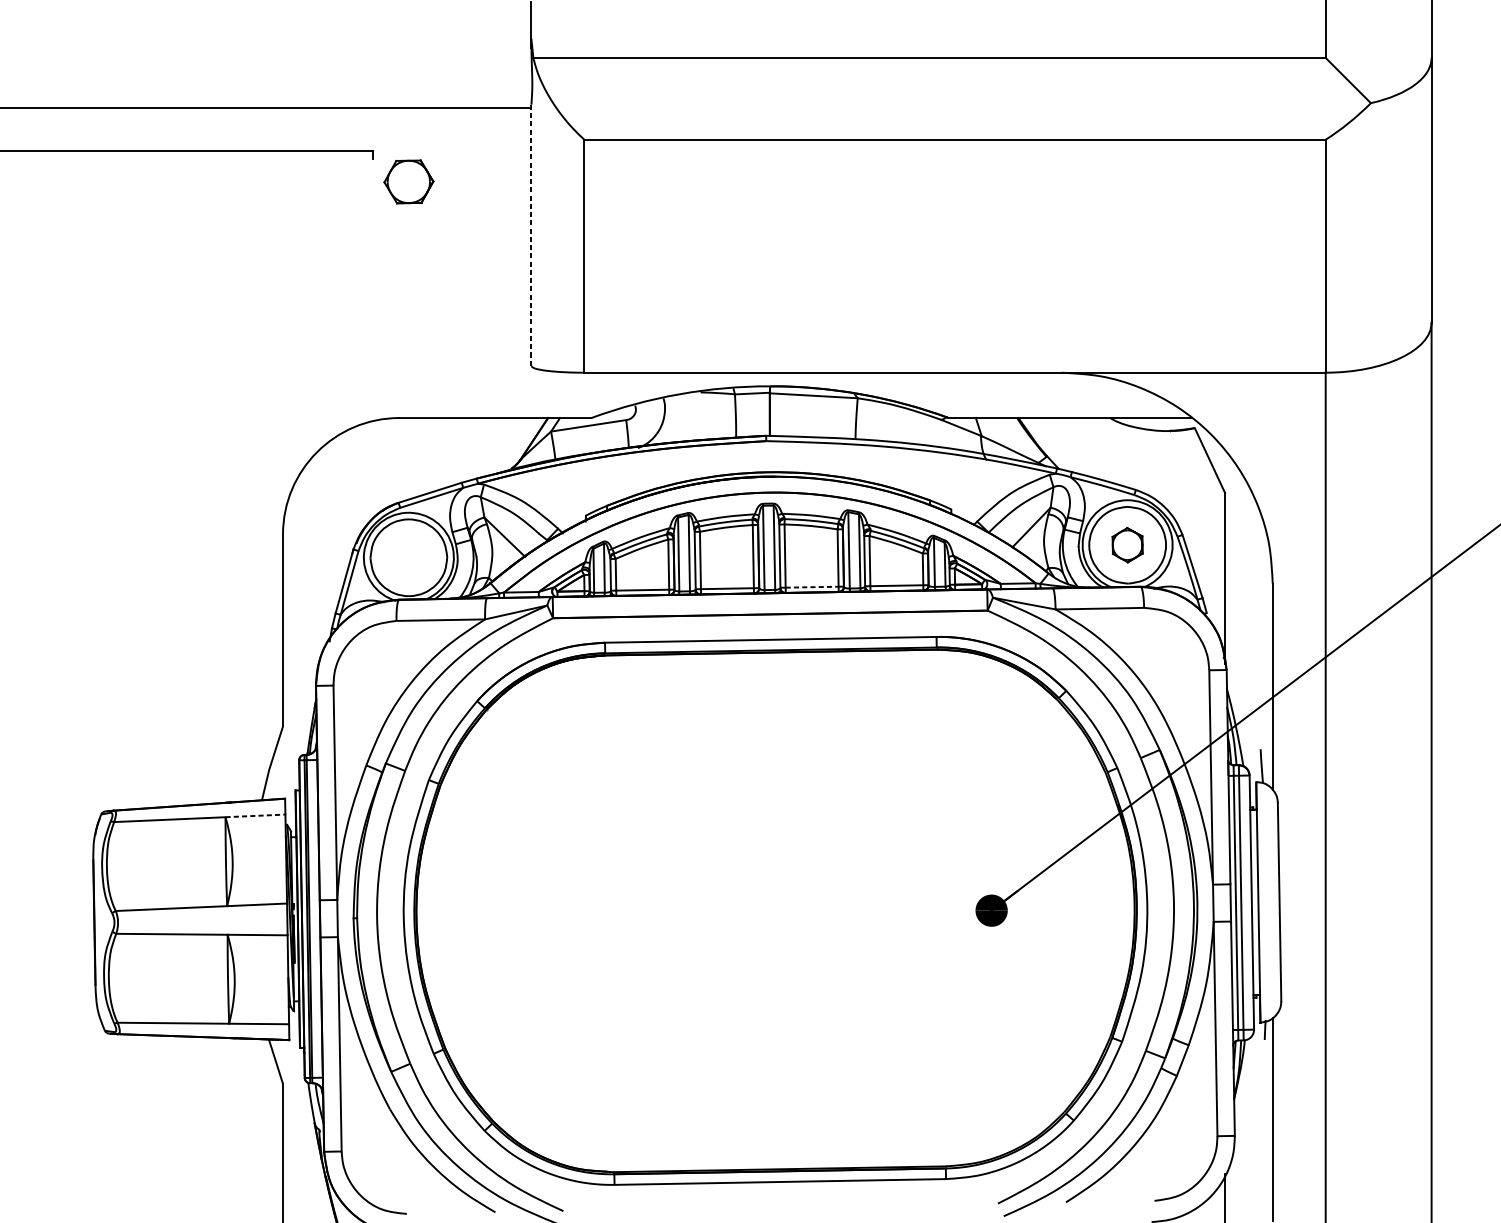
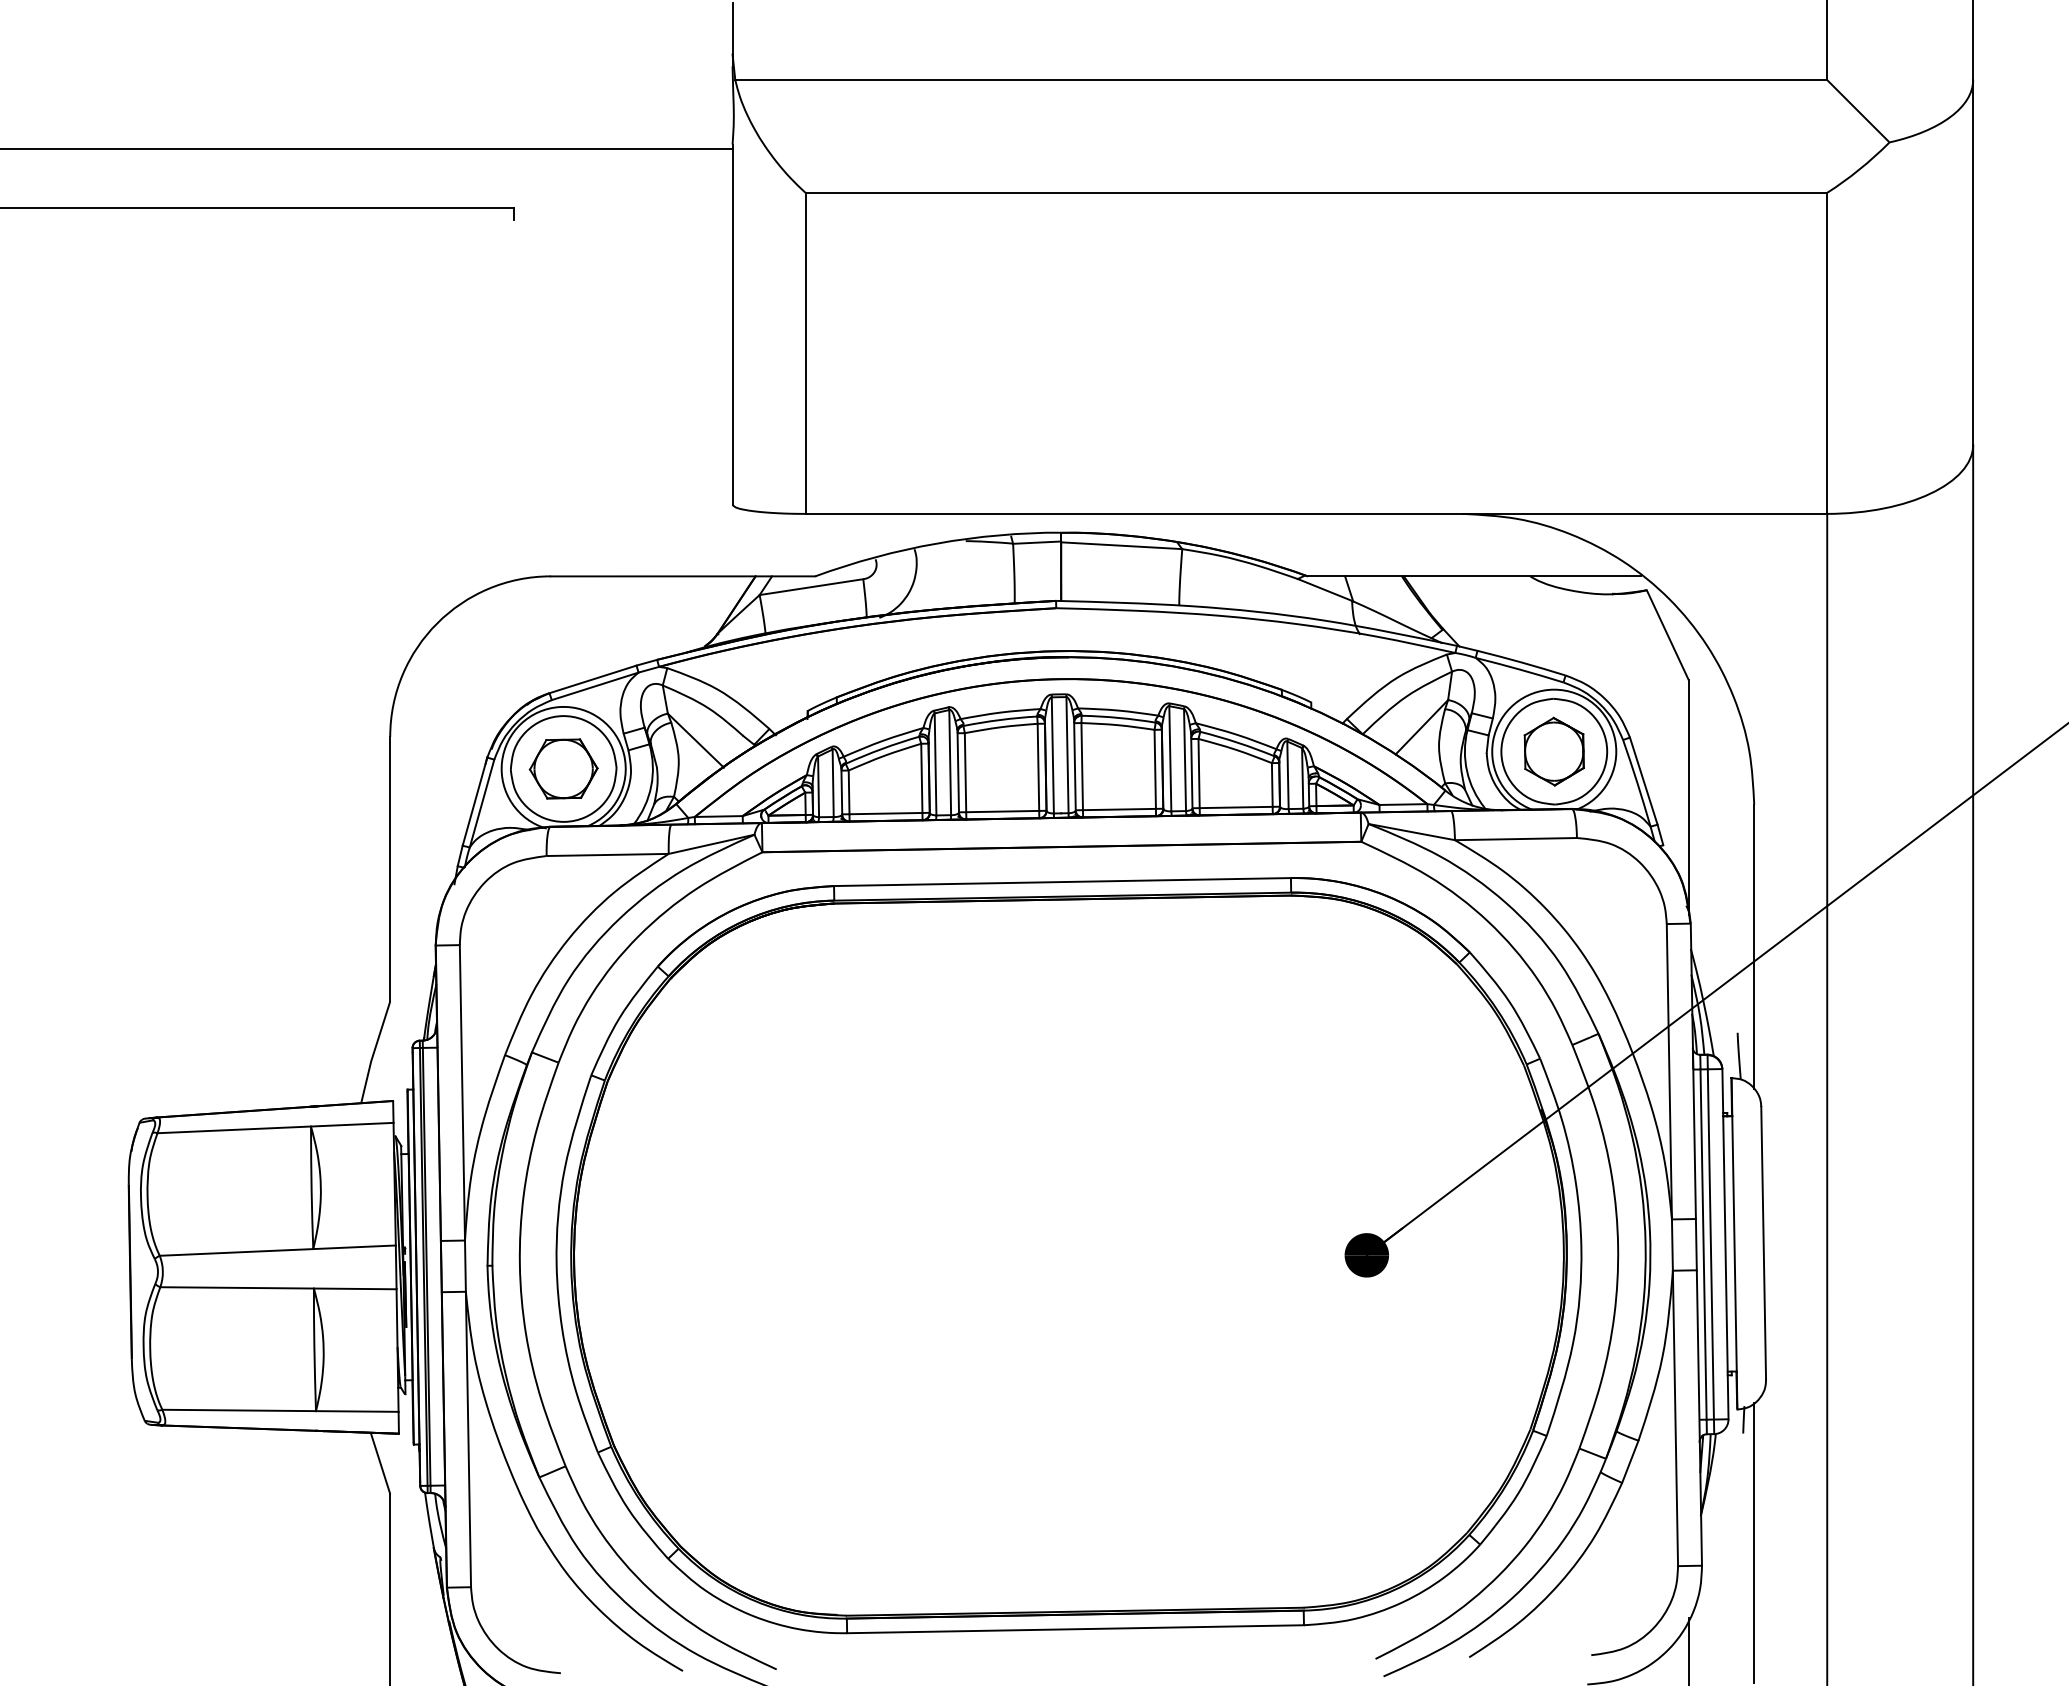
part: (408, 181) -> (563, 768), moved
line: (531, 236) -> (732, 325), dashed -> solid
part: (1127, 545) -> (1553, 751), size x1.43
line: (812, 587) -> (1119, 809), dashed -> solid
line: (255, 815) -> (352, 1124), dashed -> solid

